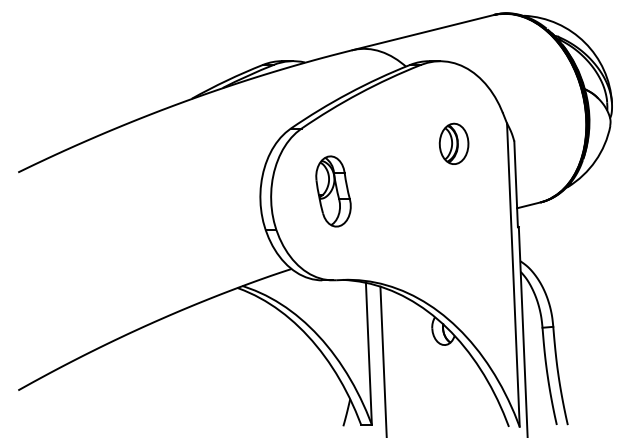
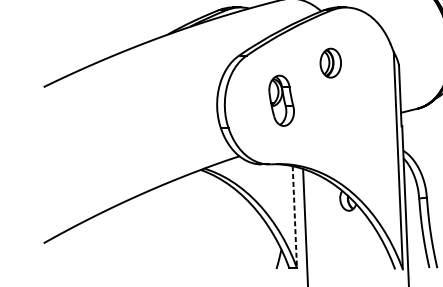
part: (453, 143) -> (330, 62), moved
part: (333, 191) -> (281, 100), moved
line: (368, 354) -> (294, 217), solid -> dashed

